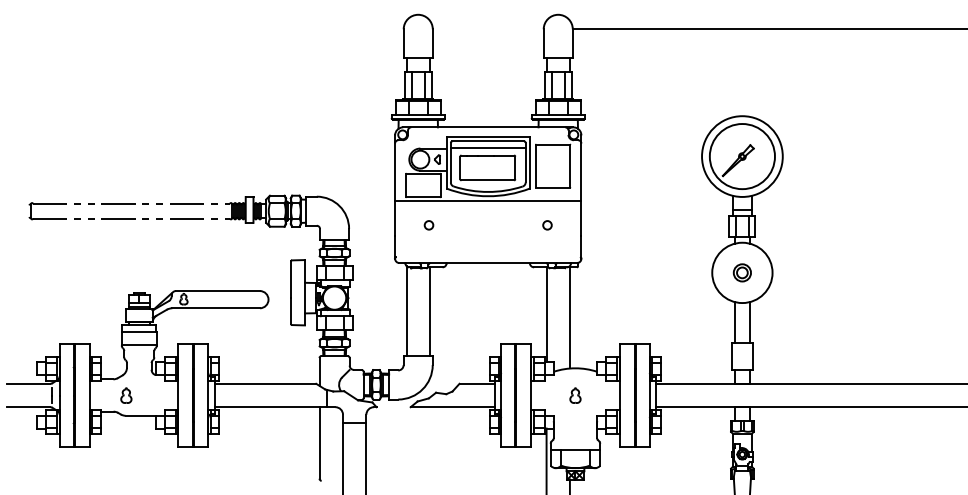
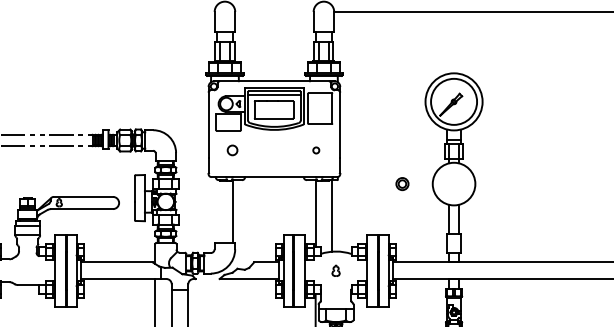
line: (488, 201) -> (274, 133), removed
circle: (428, 225) -> (232, 150), size x1.6
part: (741, 272) -> (401, 183), moved
line: (406, 310) -> (216, 210), removed
part: (126, 395) -> (18, 270), removed

